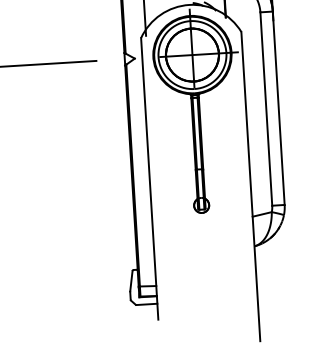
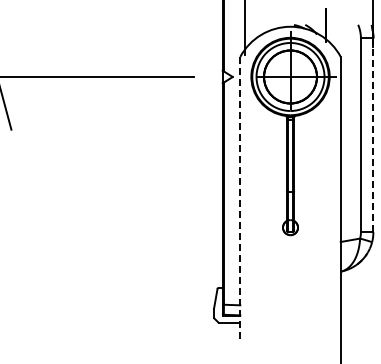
line: (278, 108) -> (373, 135), solid -> dashed
line: (149, 179) -> (240, 198), solid -> dashed

